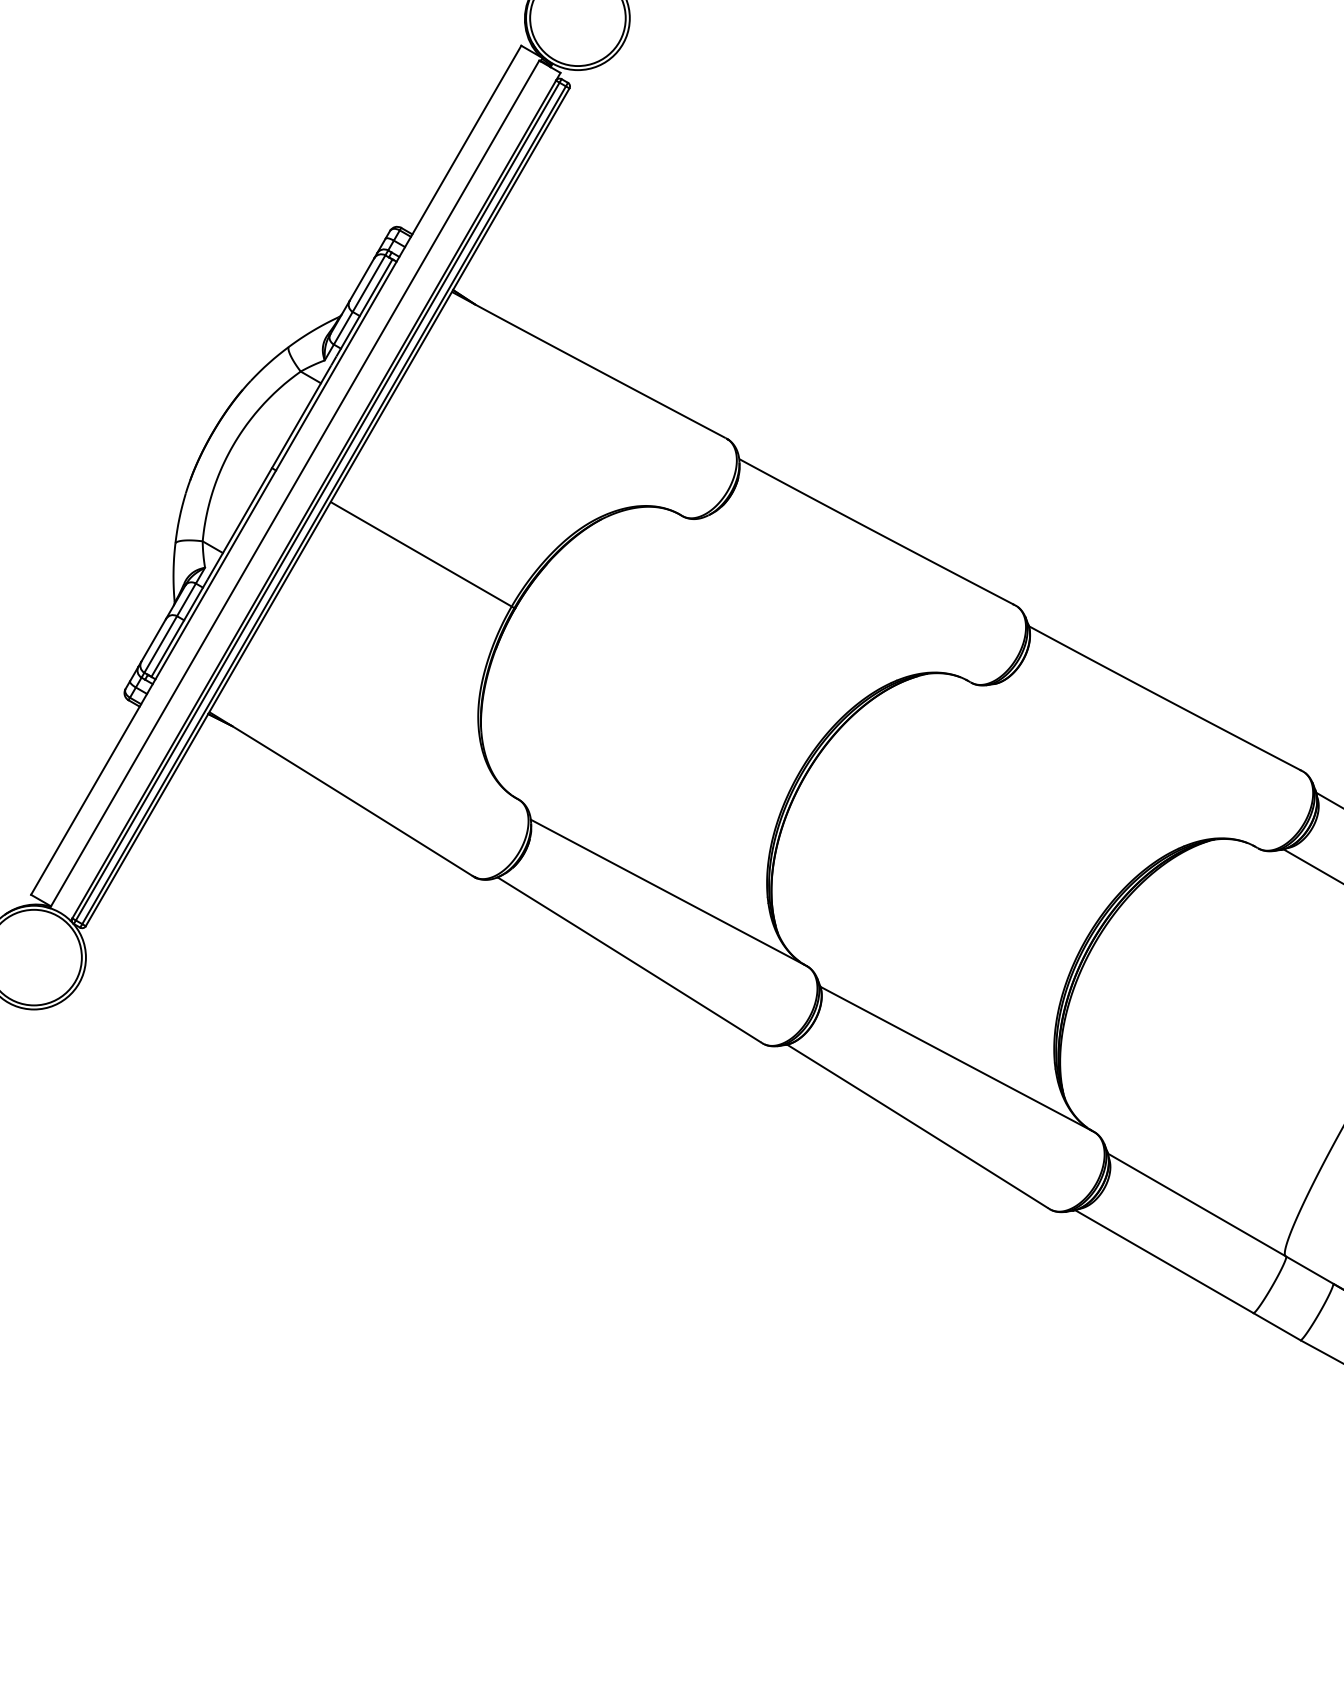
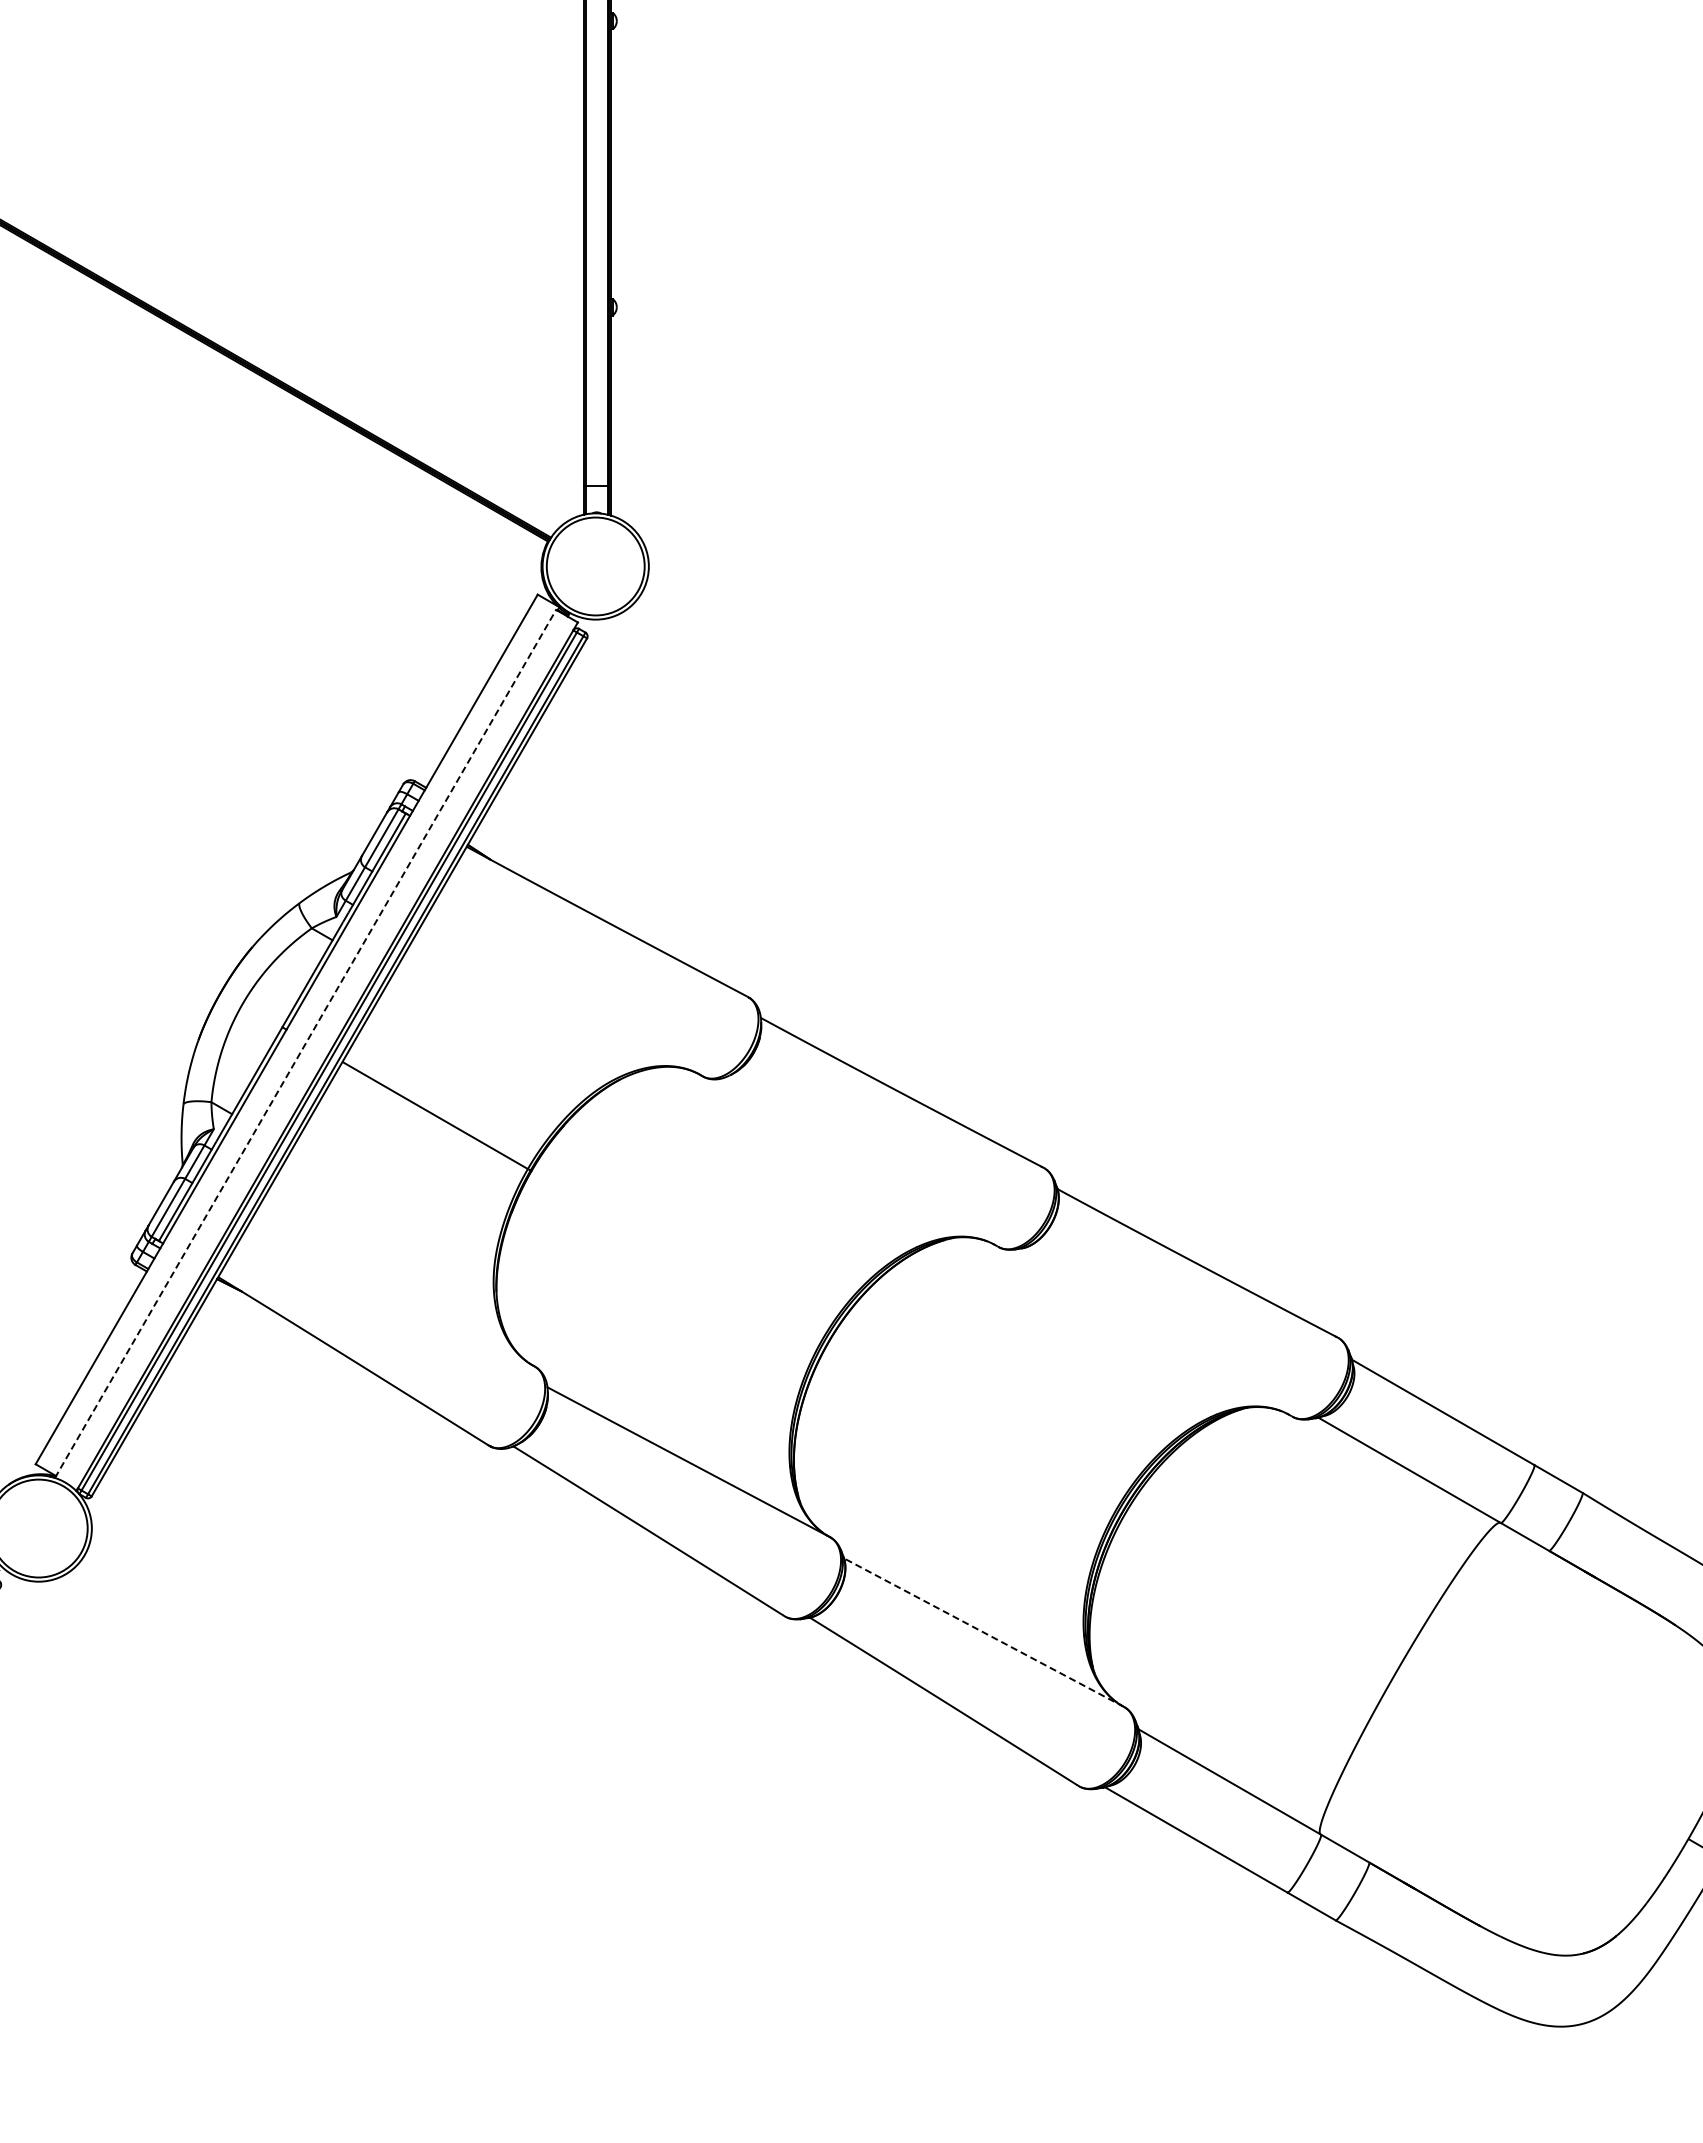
line: (294, 484) -> (305, 1043), solid -> dashed
line: (956, 1059) -> (983, 1632), solid -> dashed

